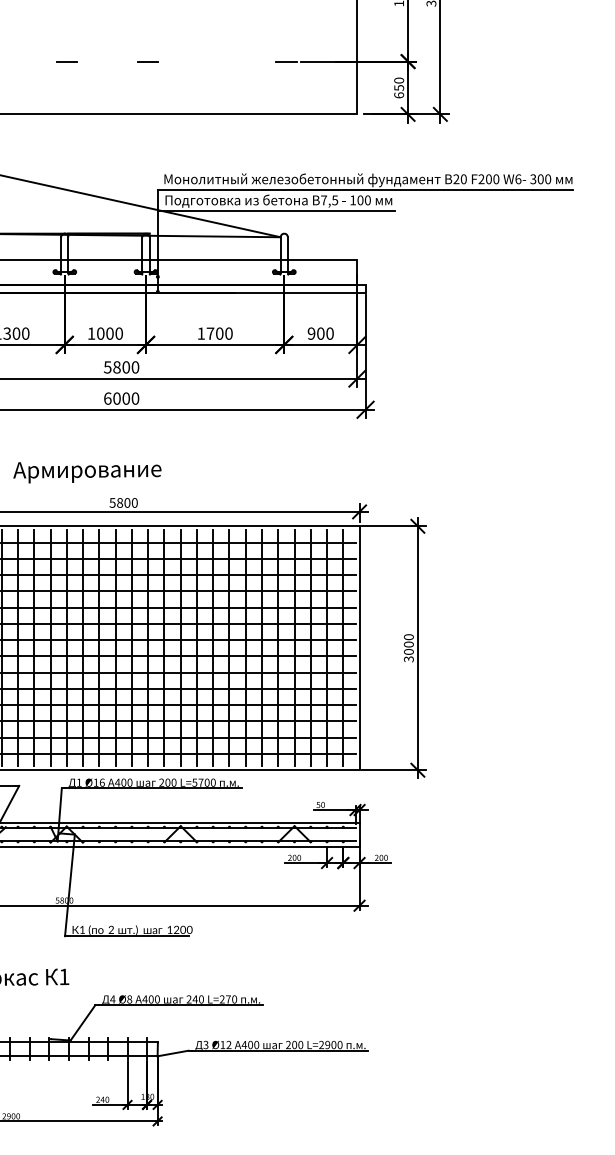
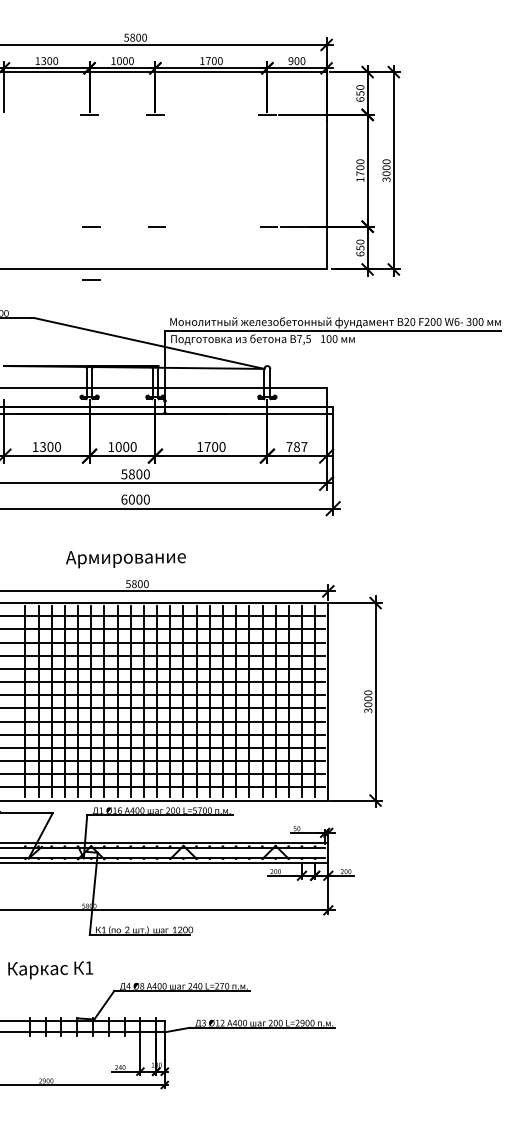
line: (67, 126) -> (91, 279), added
line: (277, 210) -> (261, 347), removed
text: (320, 334) -> (296, 447), 900 -> 787
text: (86, 472) -> (125, 559), moved

